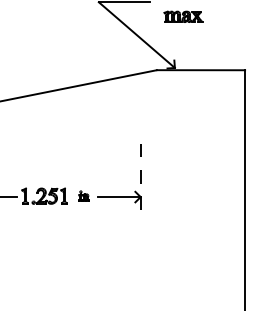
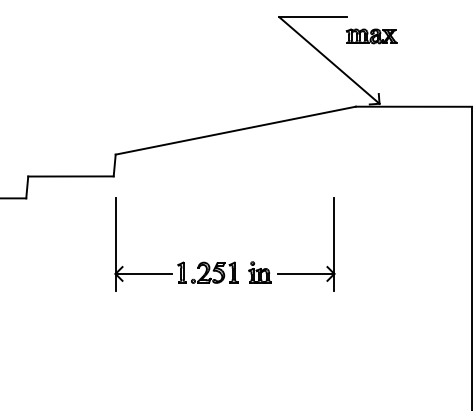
part: (183, 16) -> (371, 36), moved
line: (140, 174) -> (334, 244), dashed -> solid
part: (83, 195) -> (259, 272), size x1.67

